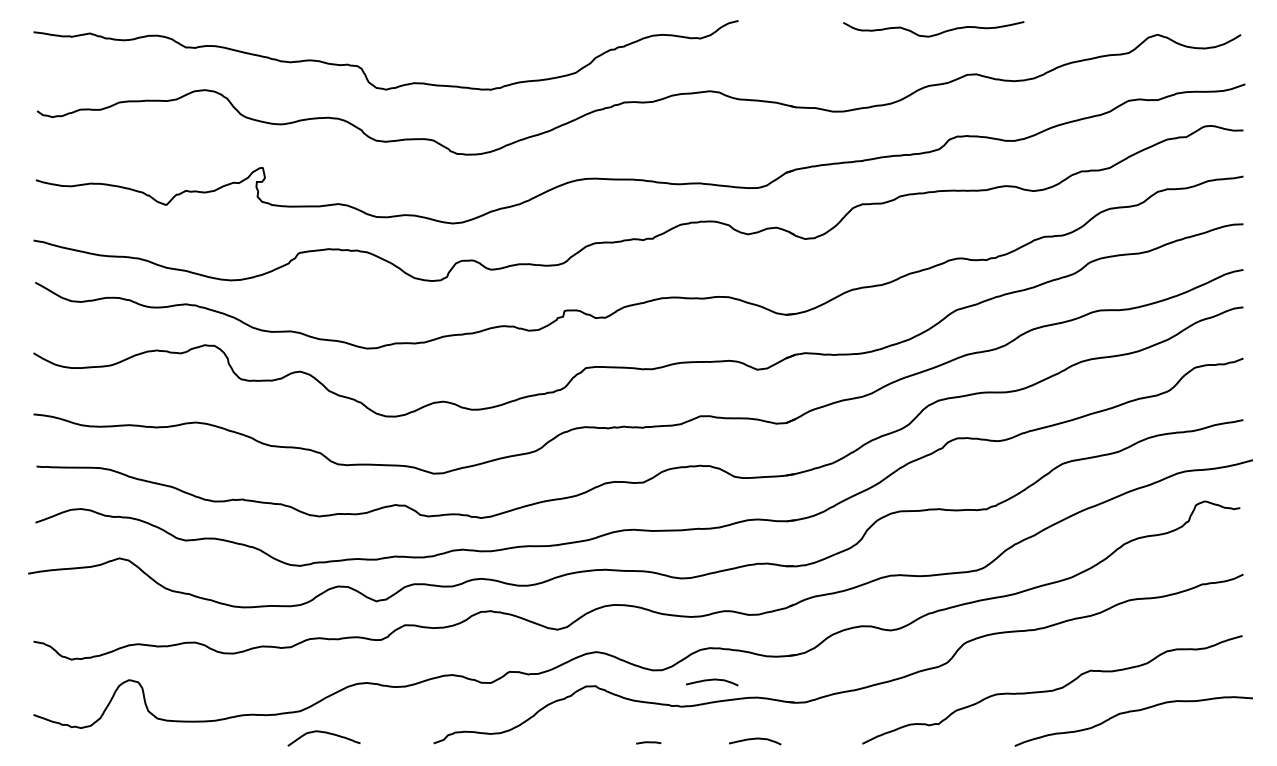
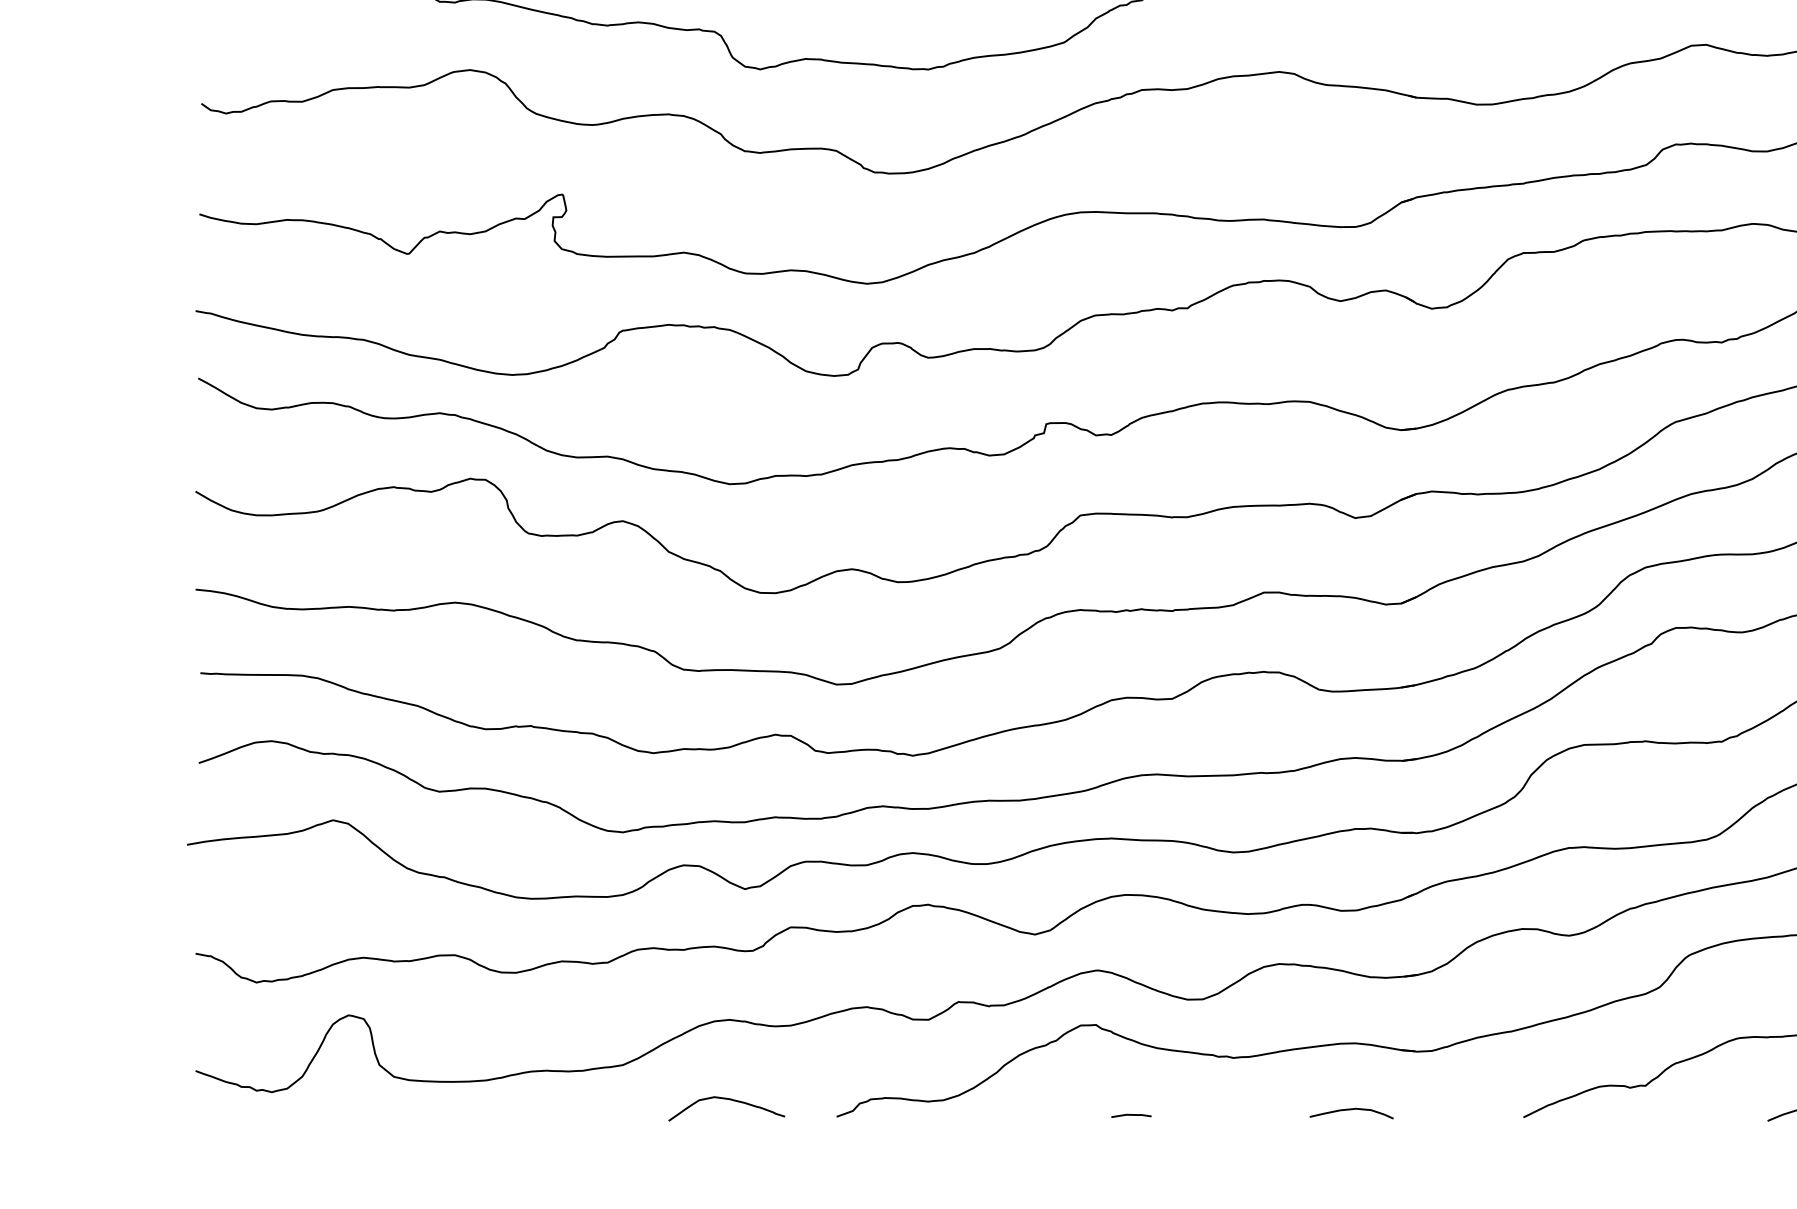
curve: (712, 680) -> (1283, 1015), removed
curve: (323, 733) -> (725, 1100), moved
line: (648, 742) -> (1131, 1115), moved

